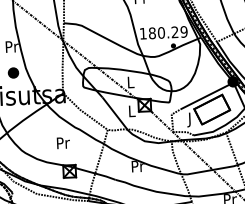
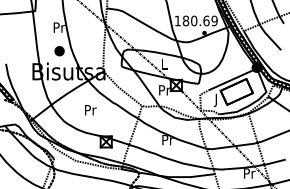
text: (175, 31) -> (206, 20), 180.29 -> 180.69
text: (131, 111) -> (164, 90), L -> Pr
text: (63, 143) -> (90, 110), moved

